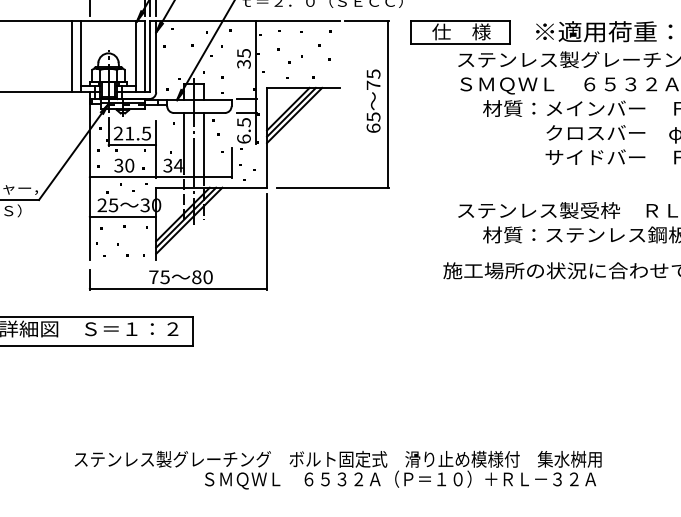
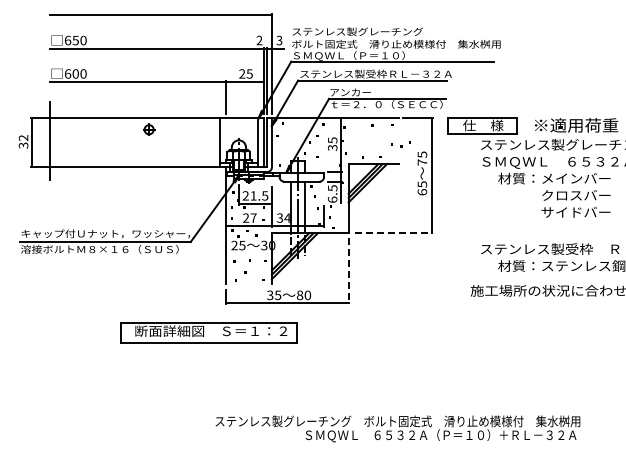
line: (71, 56) -> (213, 142), removed
part: (295, 59) -> (405, 144), moved
text: (123, 164) -> (249, 217), 30 -> 27
line: (333, 187) -> (394, 233), solid -> dashed
line: (122, 216) -> (248, 253), removed
line: (266, 242) -> (348, 271), solid -> dashed
text: (154, 277) -> (270, 295), 75 -> 35

